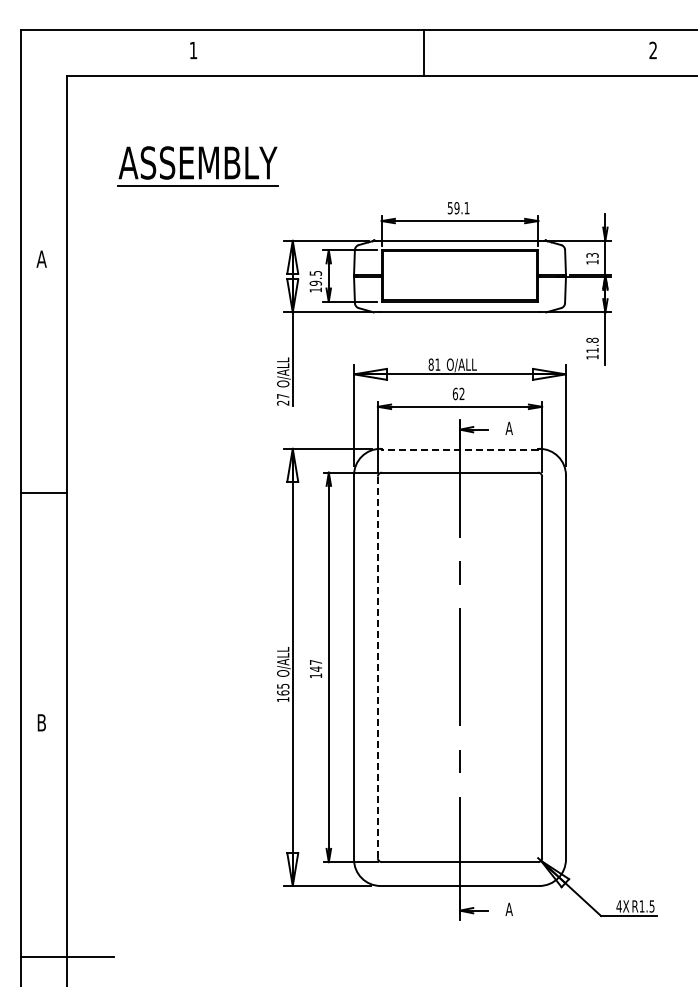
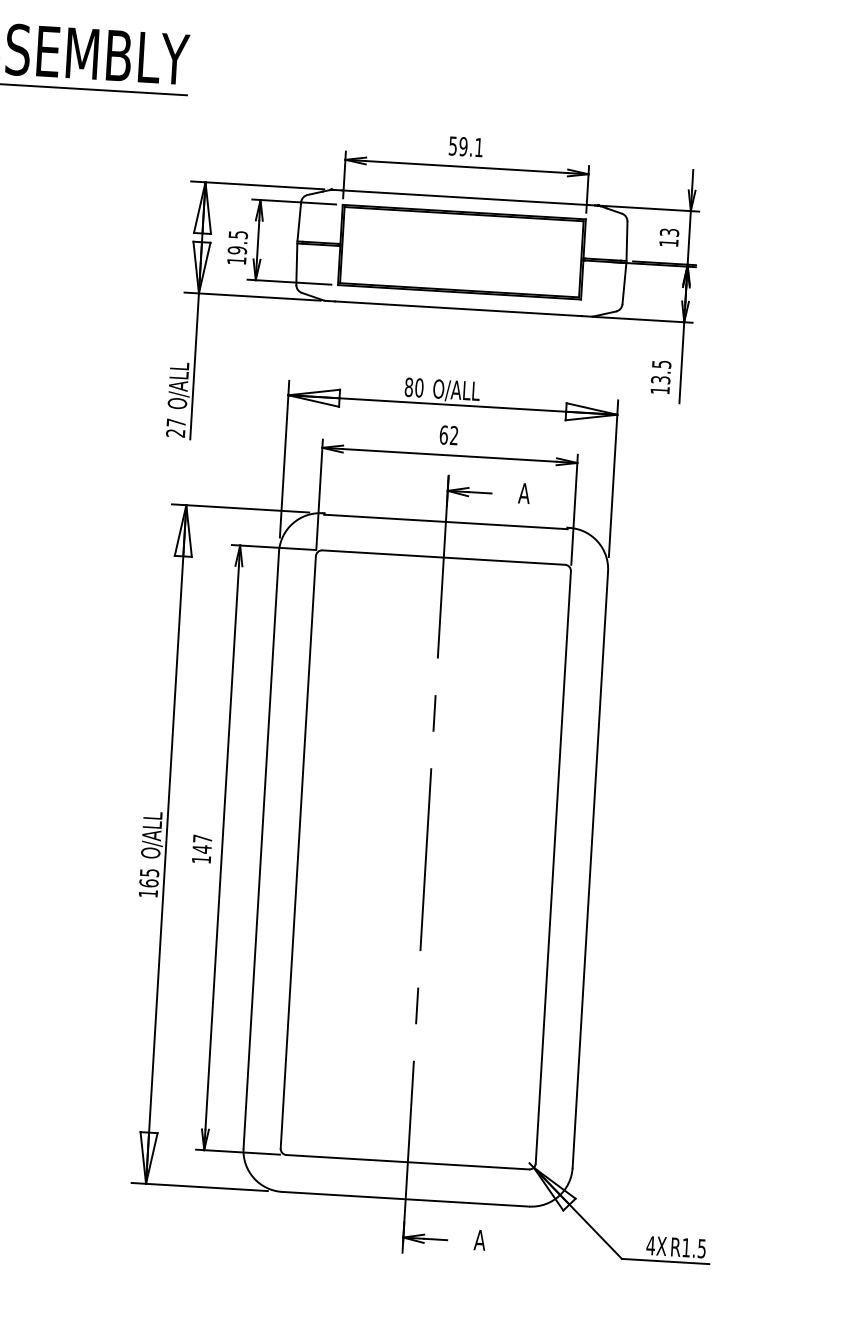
text: (592, 344) -> (661, 370), 11.8 -> 13.5
text: (437, 364) -> (418, 387), 81 -> 80
line: (459, 449) -> (445, 521), dashed -> solid
line: (377, 667) -> (297, 852), dashed -> solid

